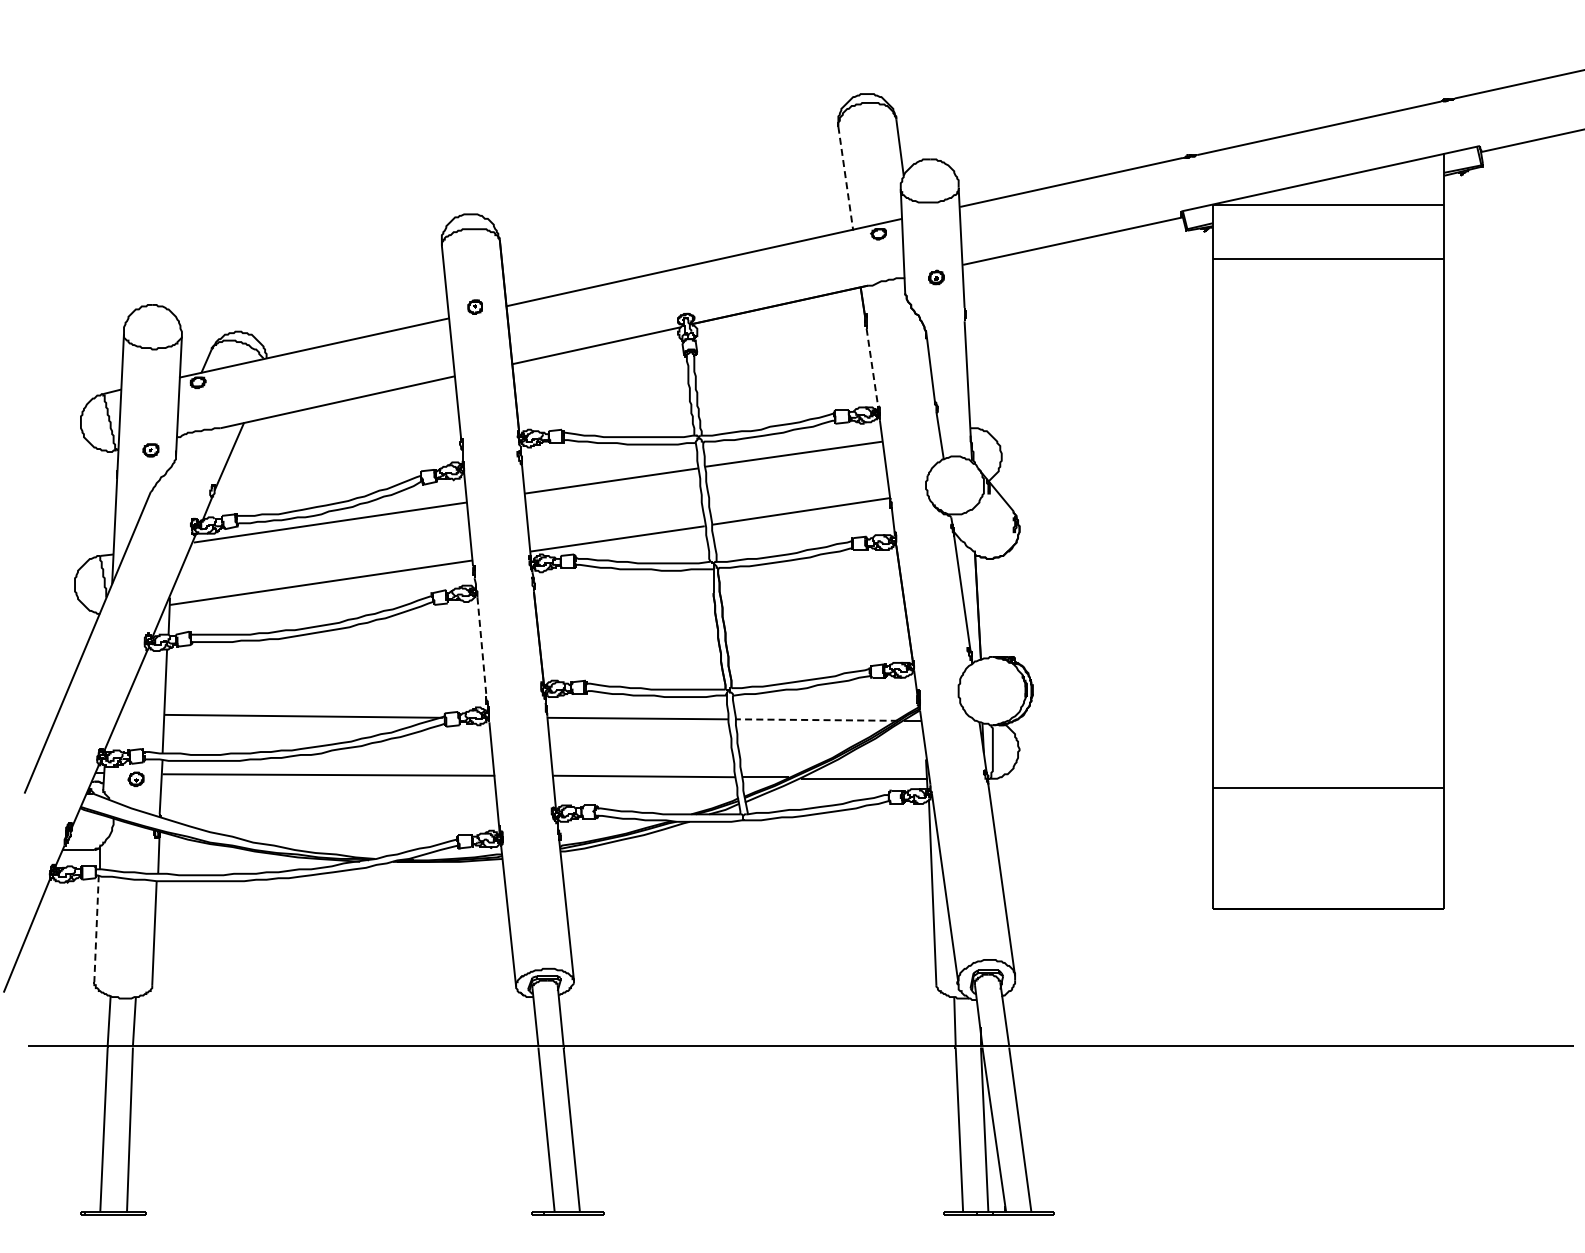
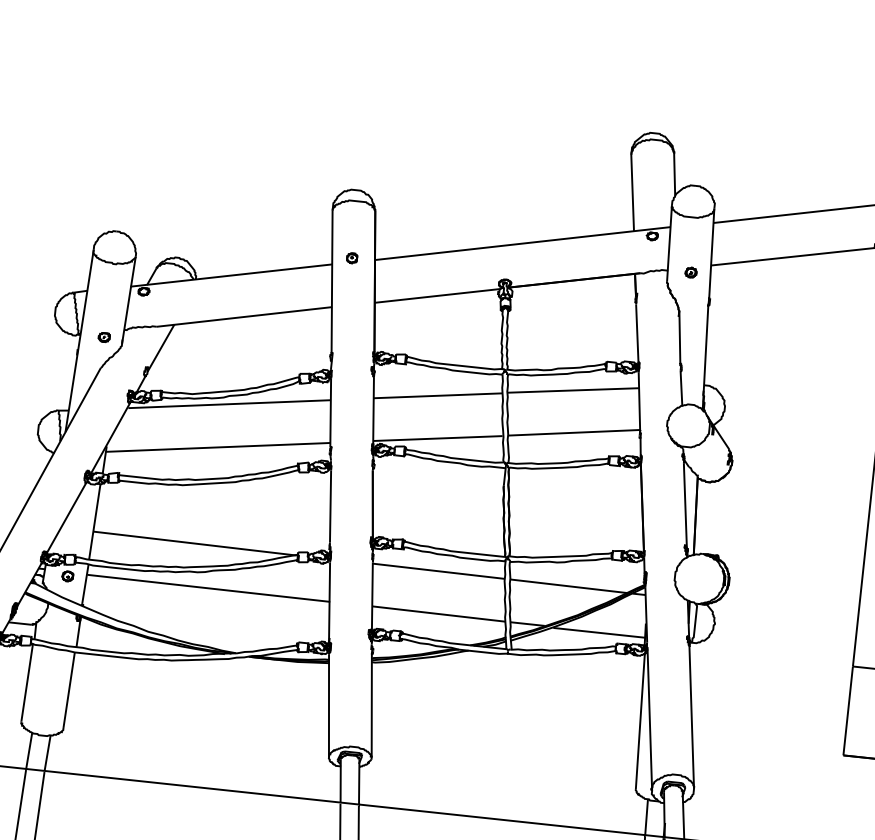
line: (845, 179) -> (632, 193), dashed -> solid
line: (872, 368) -> (637, 334), dashed -> solid
line: (481, 647) -> (330, 507), dashed -> solid
line: (816, 720) -> (568, 586), dashed -> solid
line: (96, 928) -> (27, 682), dashed -> solid

